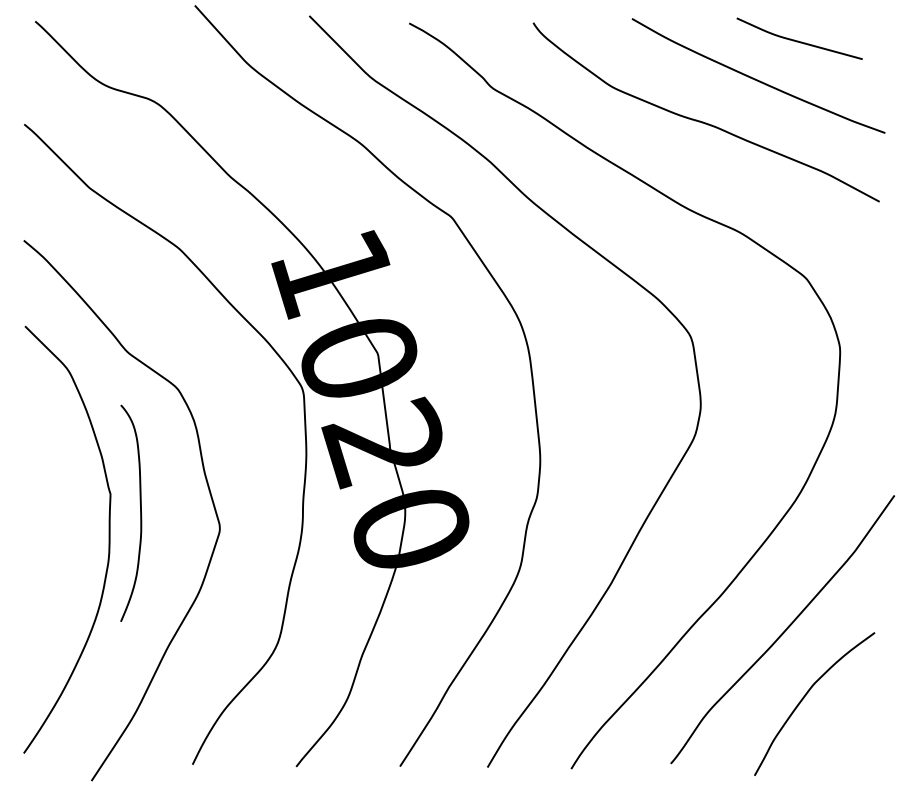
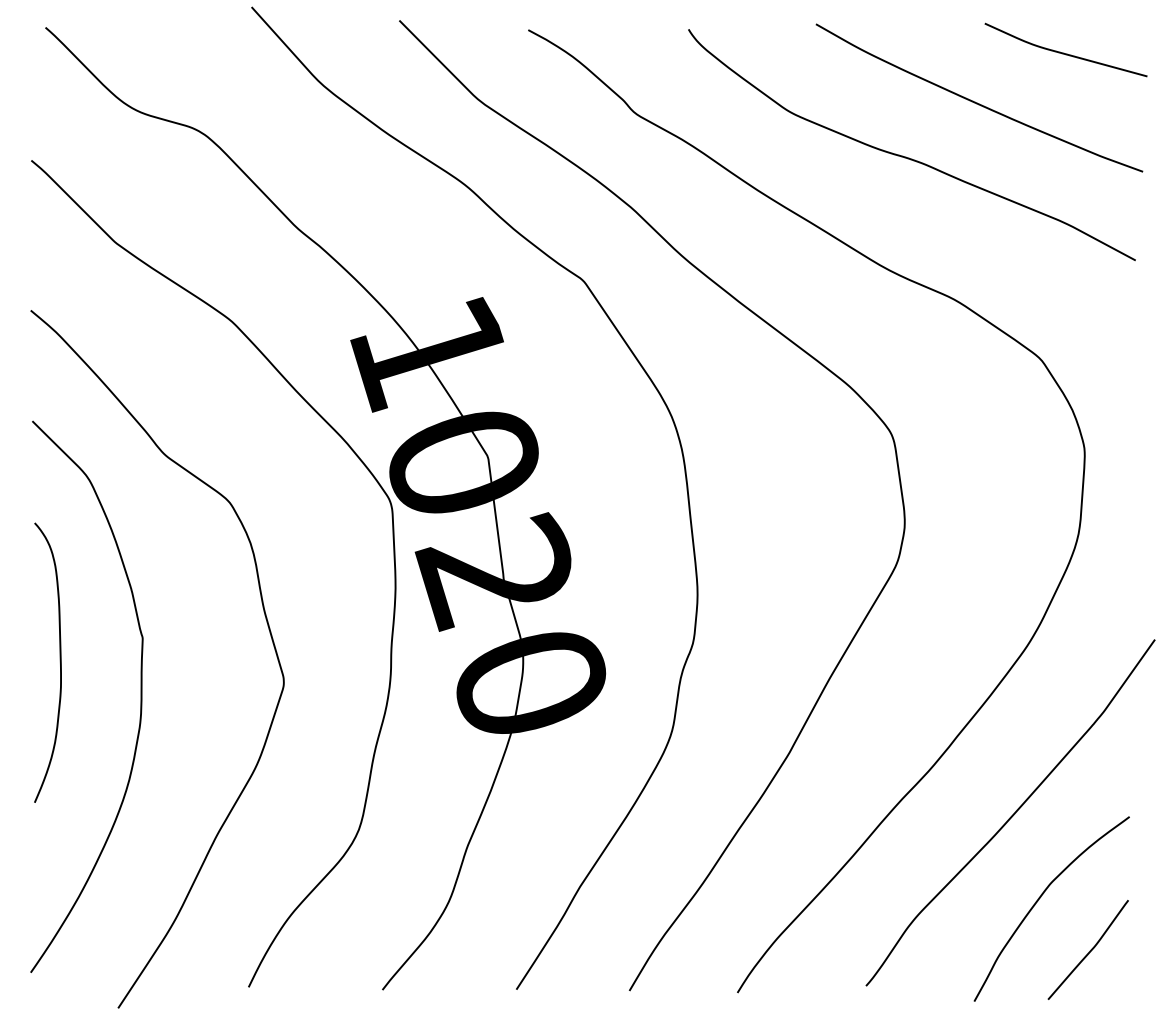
curve: (798, 40) -> (1064, 52), moved
curve: (140, 512) -> (60, 661), moved
curve: (843, 736) -> (1089, 950), added

